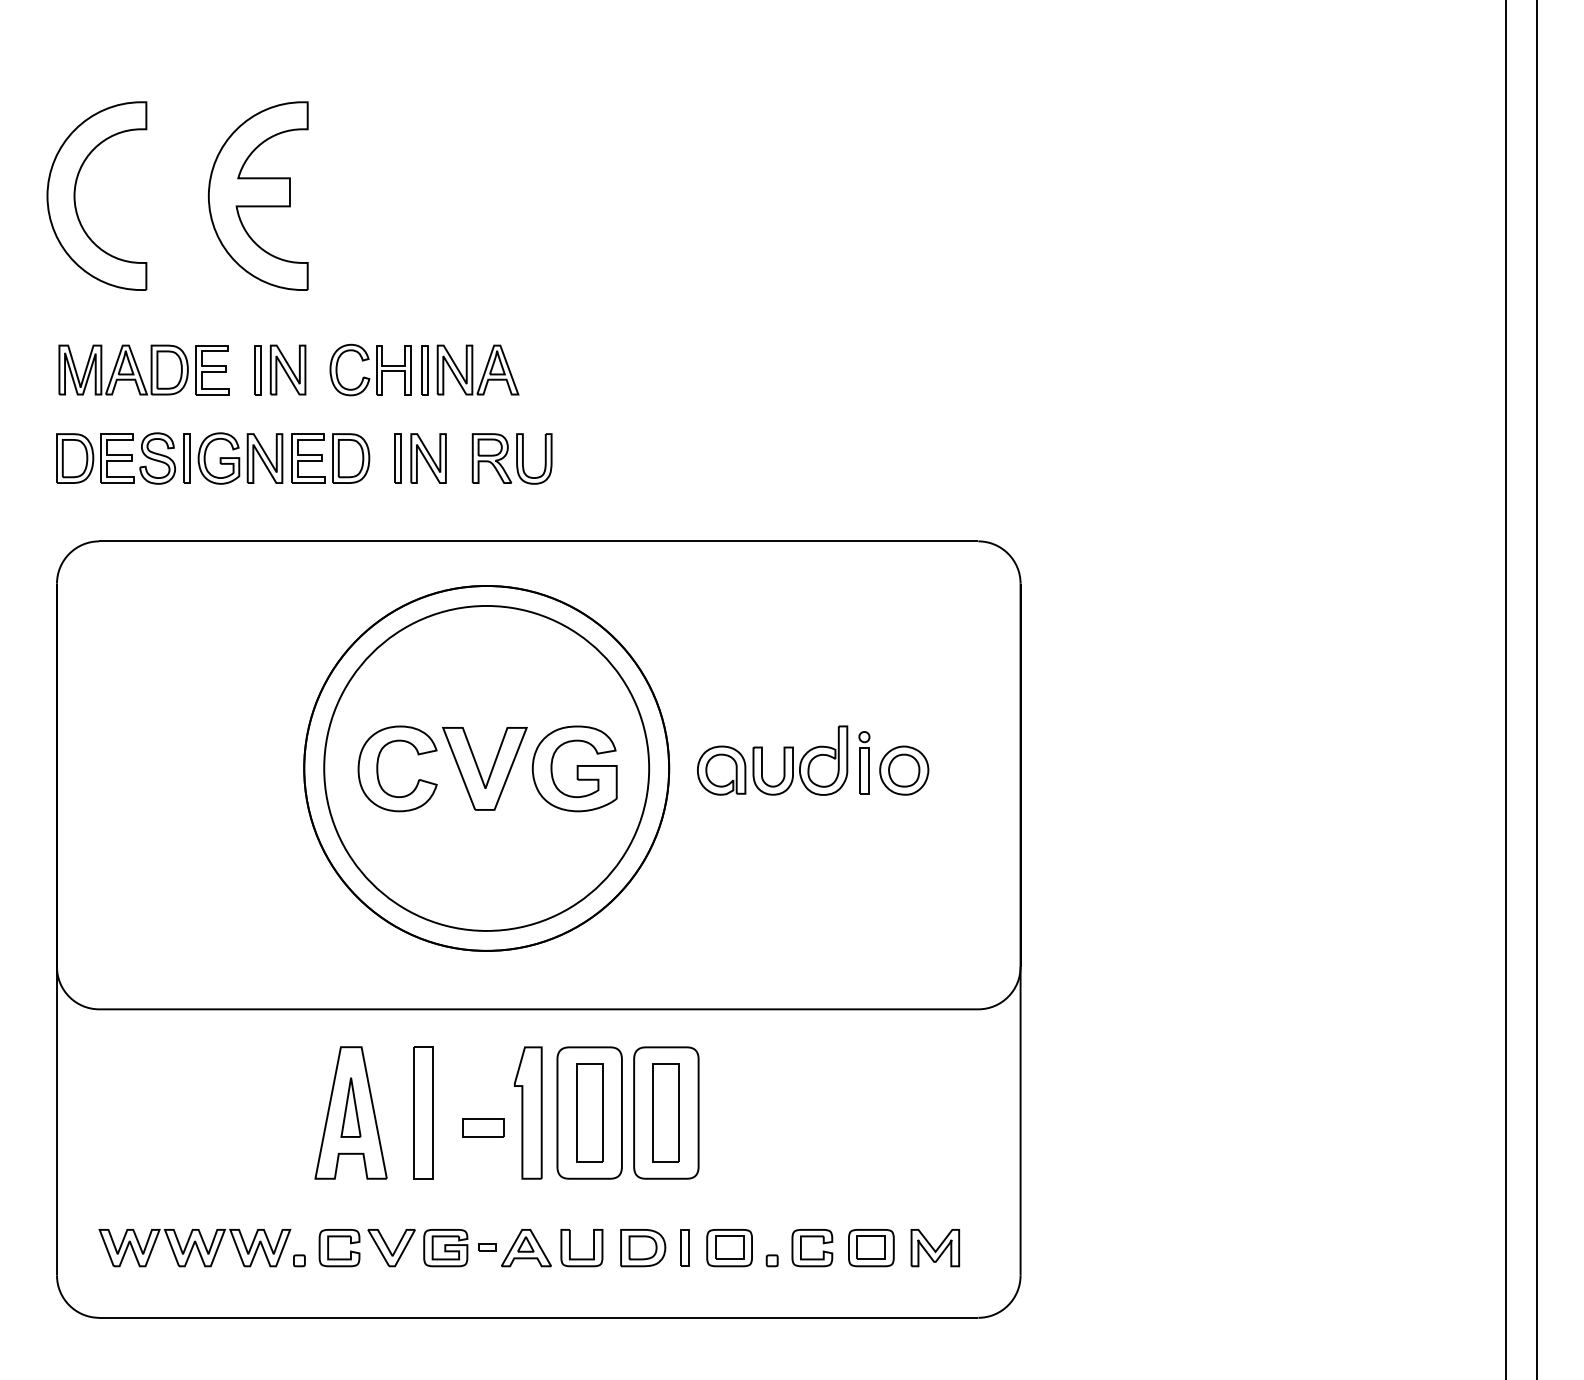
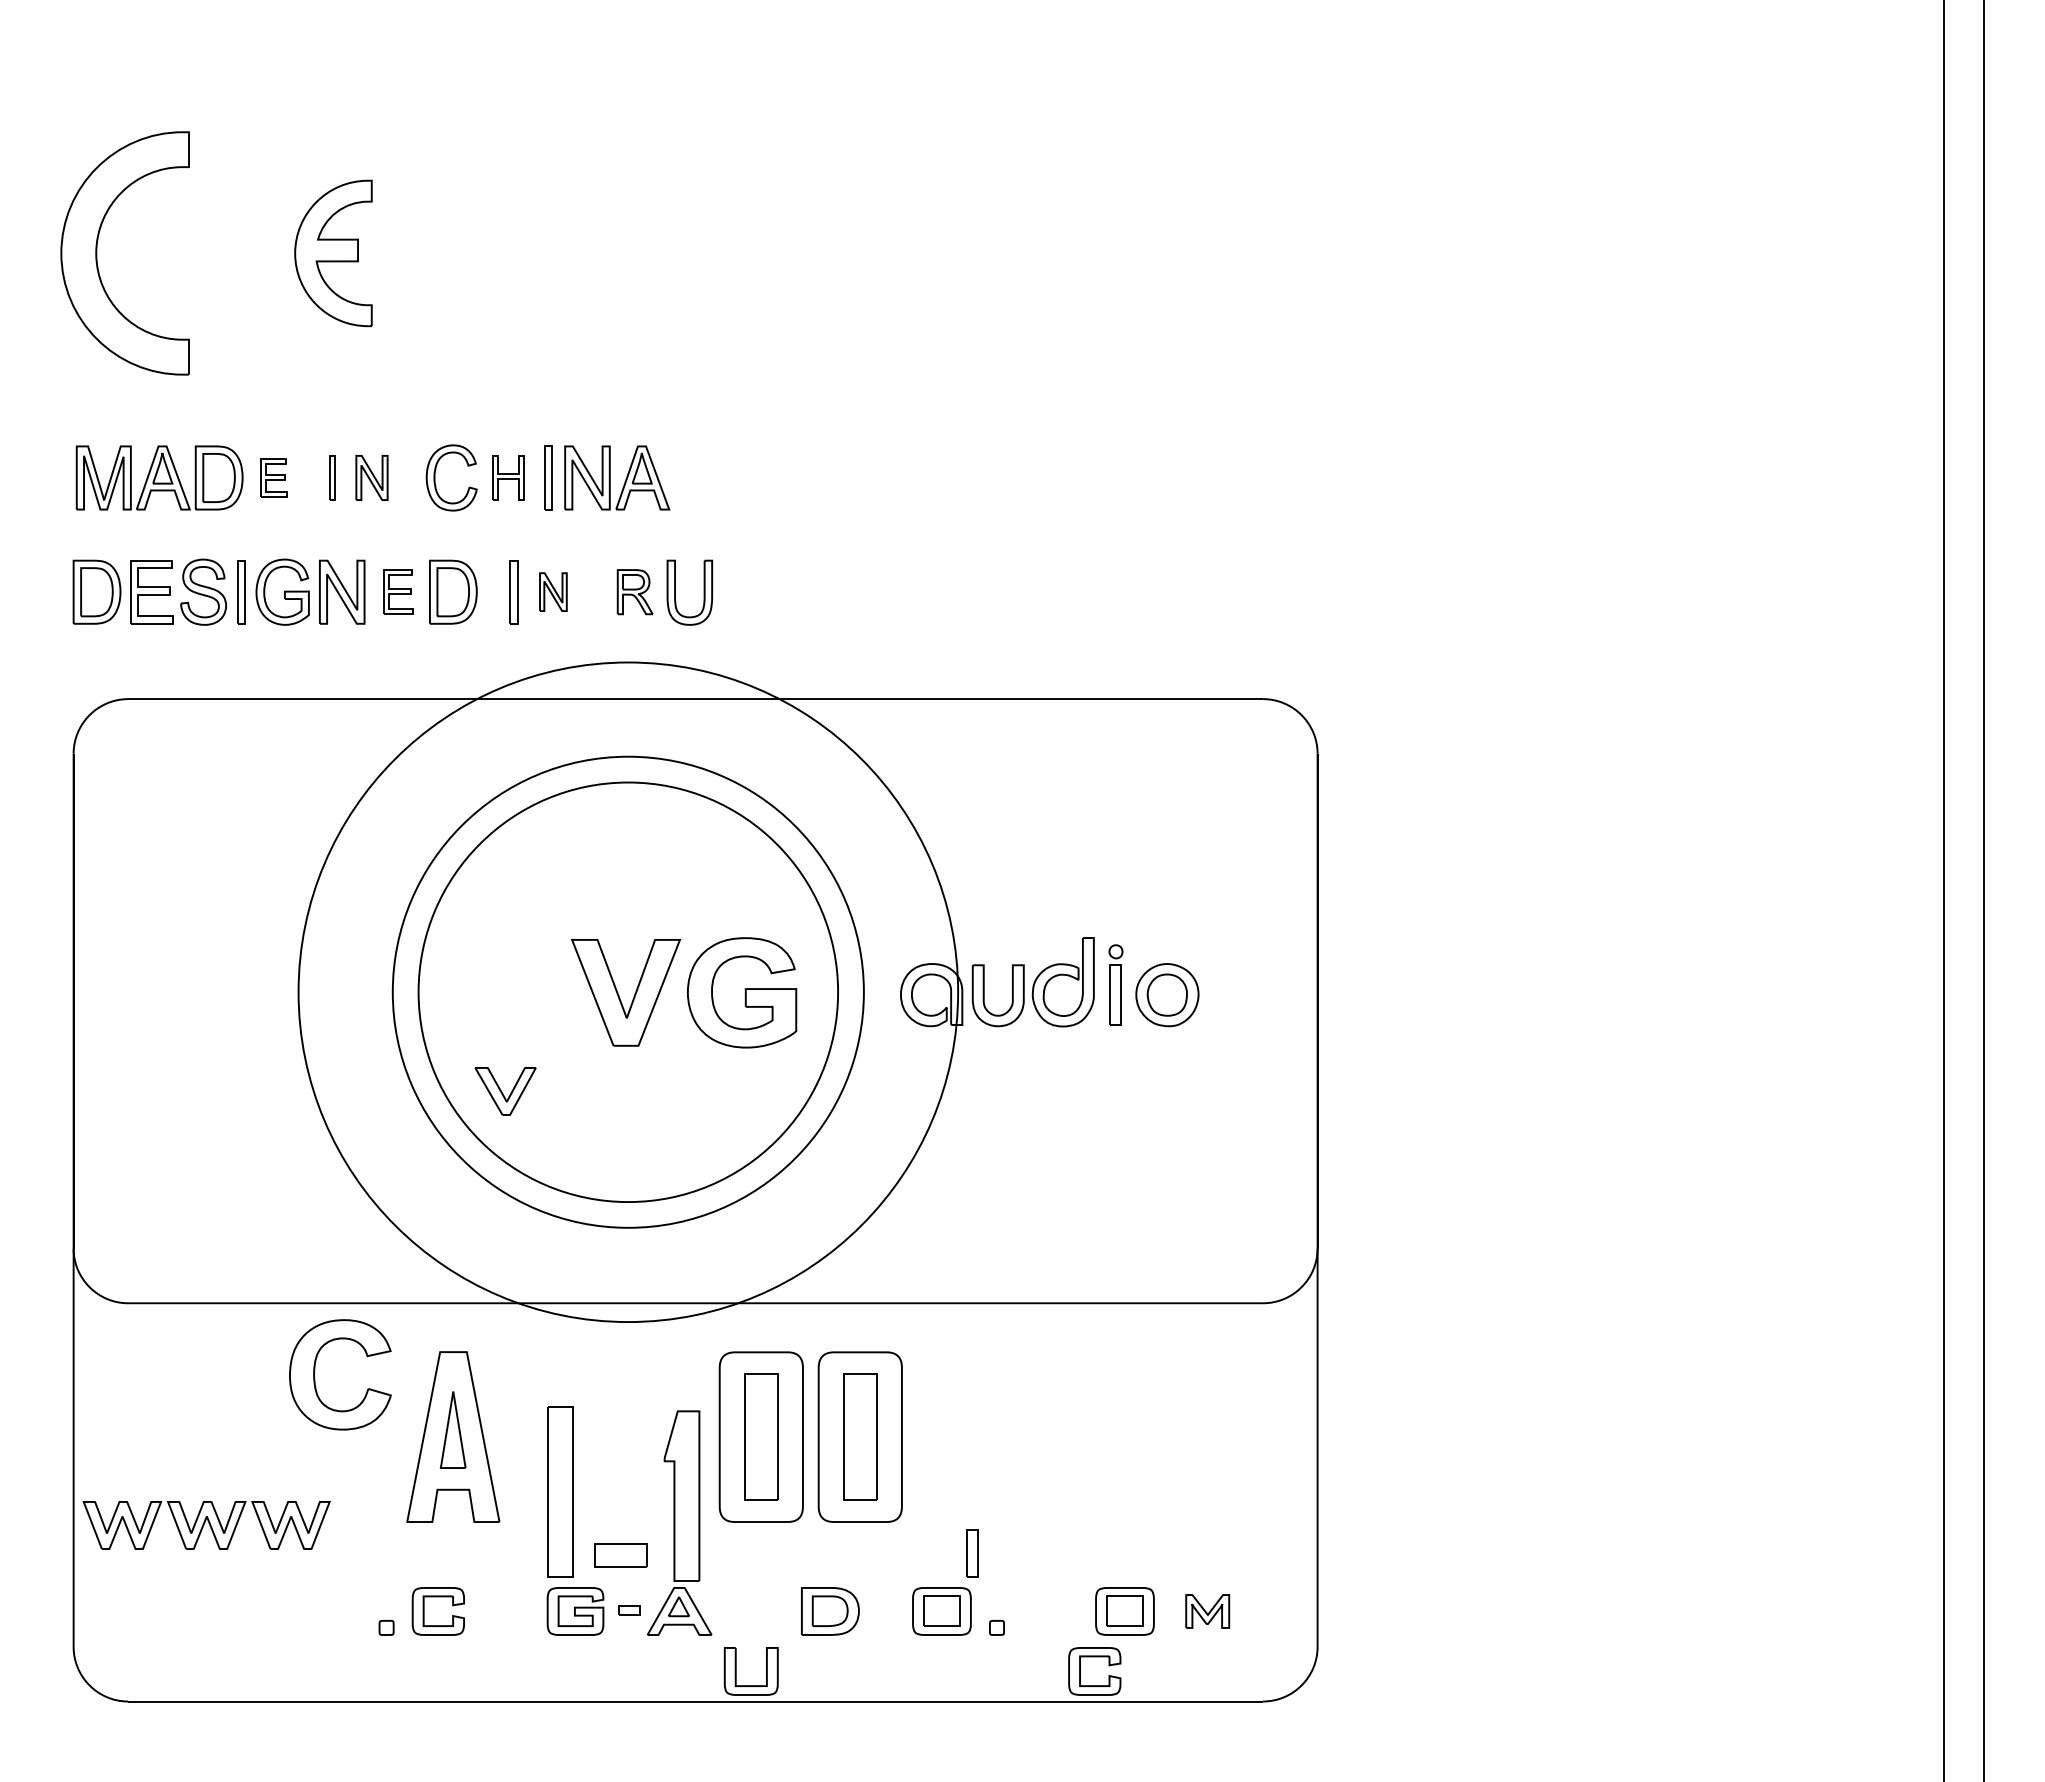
part: (258, 196) -> (333, 253), size x0.6
part: (211, 369) -> (273, 477), size x0.6
part: (257, 369) -> (332, 477), size x0.7
part: (287, 369) -> (371, 477), size x0.7
part: (393, 369) -> (508, 477), size x0.7
part: (308, 458) -> (398, 592), size x0.7
part: (428, 458) -> (553, 591), size x0.6
part: (491, 458) -> (634, 591), size x0.7
part: (378, 766) -> (315, 1371), moved
circle: (486, 767) -> (627, 991), size x1.4
part: (423, 1112) -> (560, 1491), moved
part: (527, 1112) -> (681, 1495), moved
part: (482, 1128) -> (620, 1555), moved
part: (812, 1237) -> (1094, 1657), moved
part: (194, 1248) -> (206, 1525), moved
part: (391, 1248) -> (505, 1091), moved
part: (570, 1248) -> (736, 1671), moved
part: (685, 1248) -> (972, 1553), moved
part: (935, 1248) -> (1207, 1611), size x0.7

